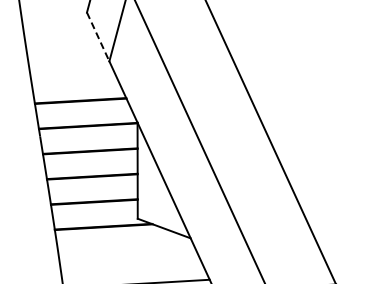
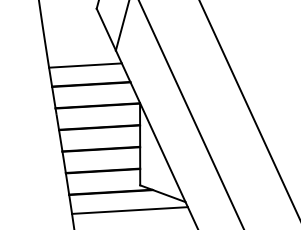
line: (98, 36) -> (106, 29), dashed -> solid
line: (73, 78) -> (85, 65), added
line: (125, 248) -> (129, 210), added

